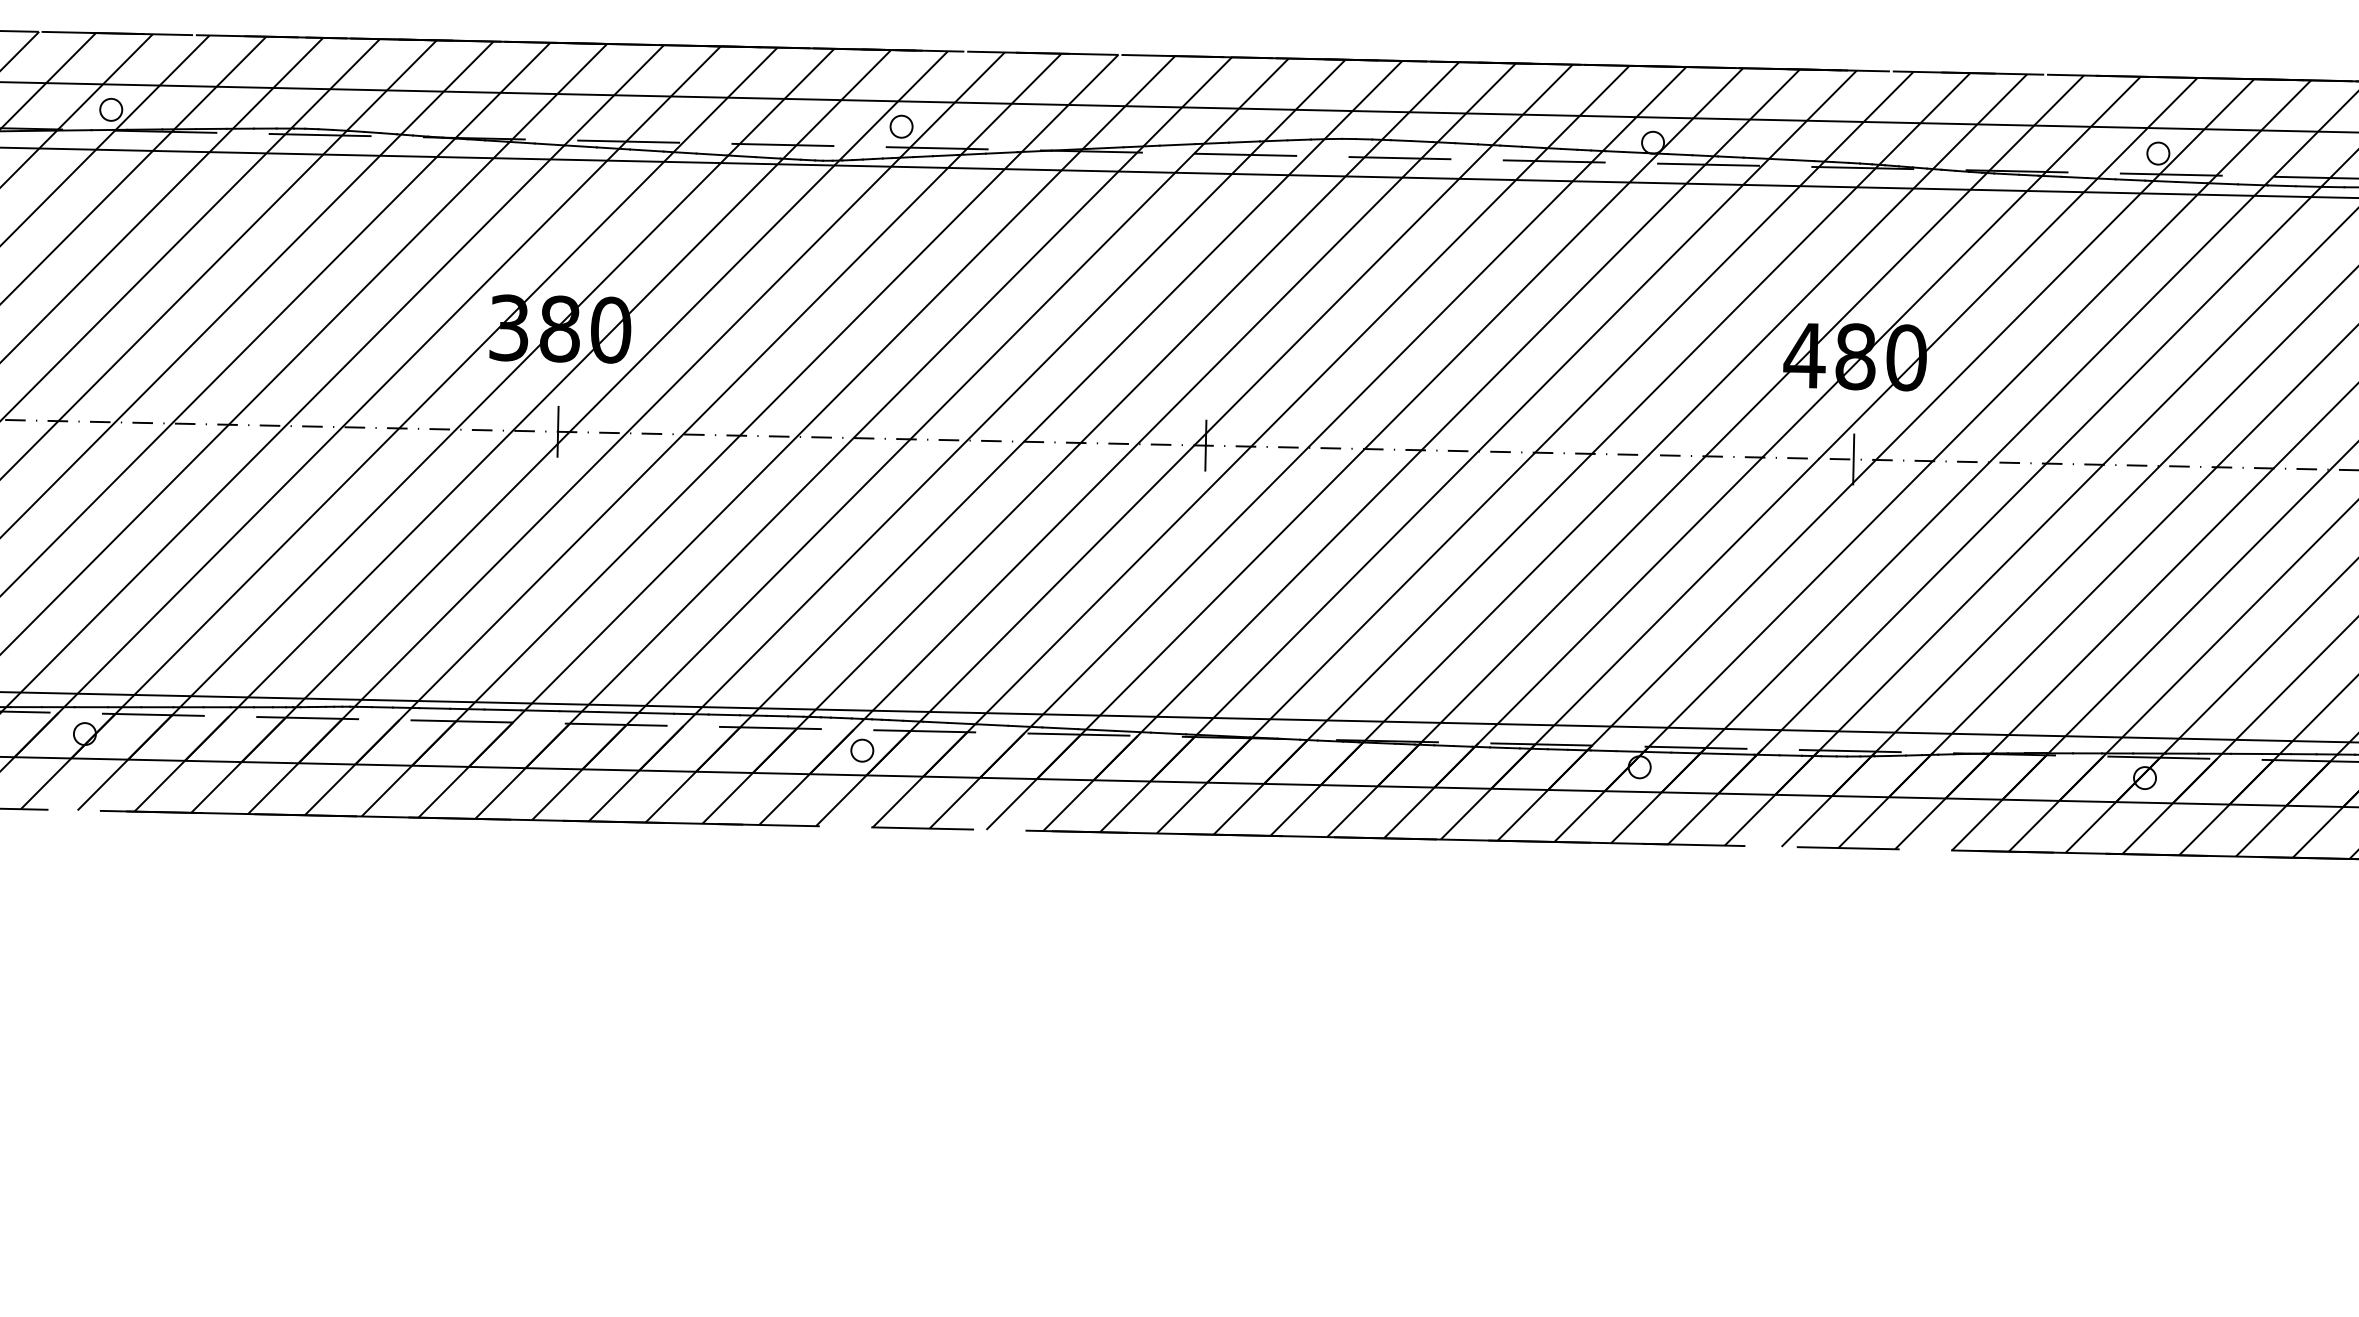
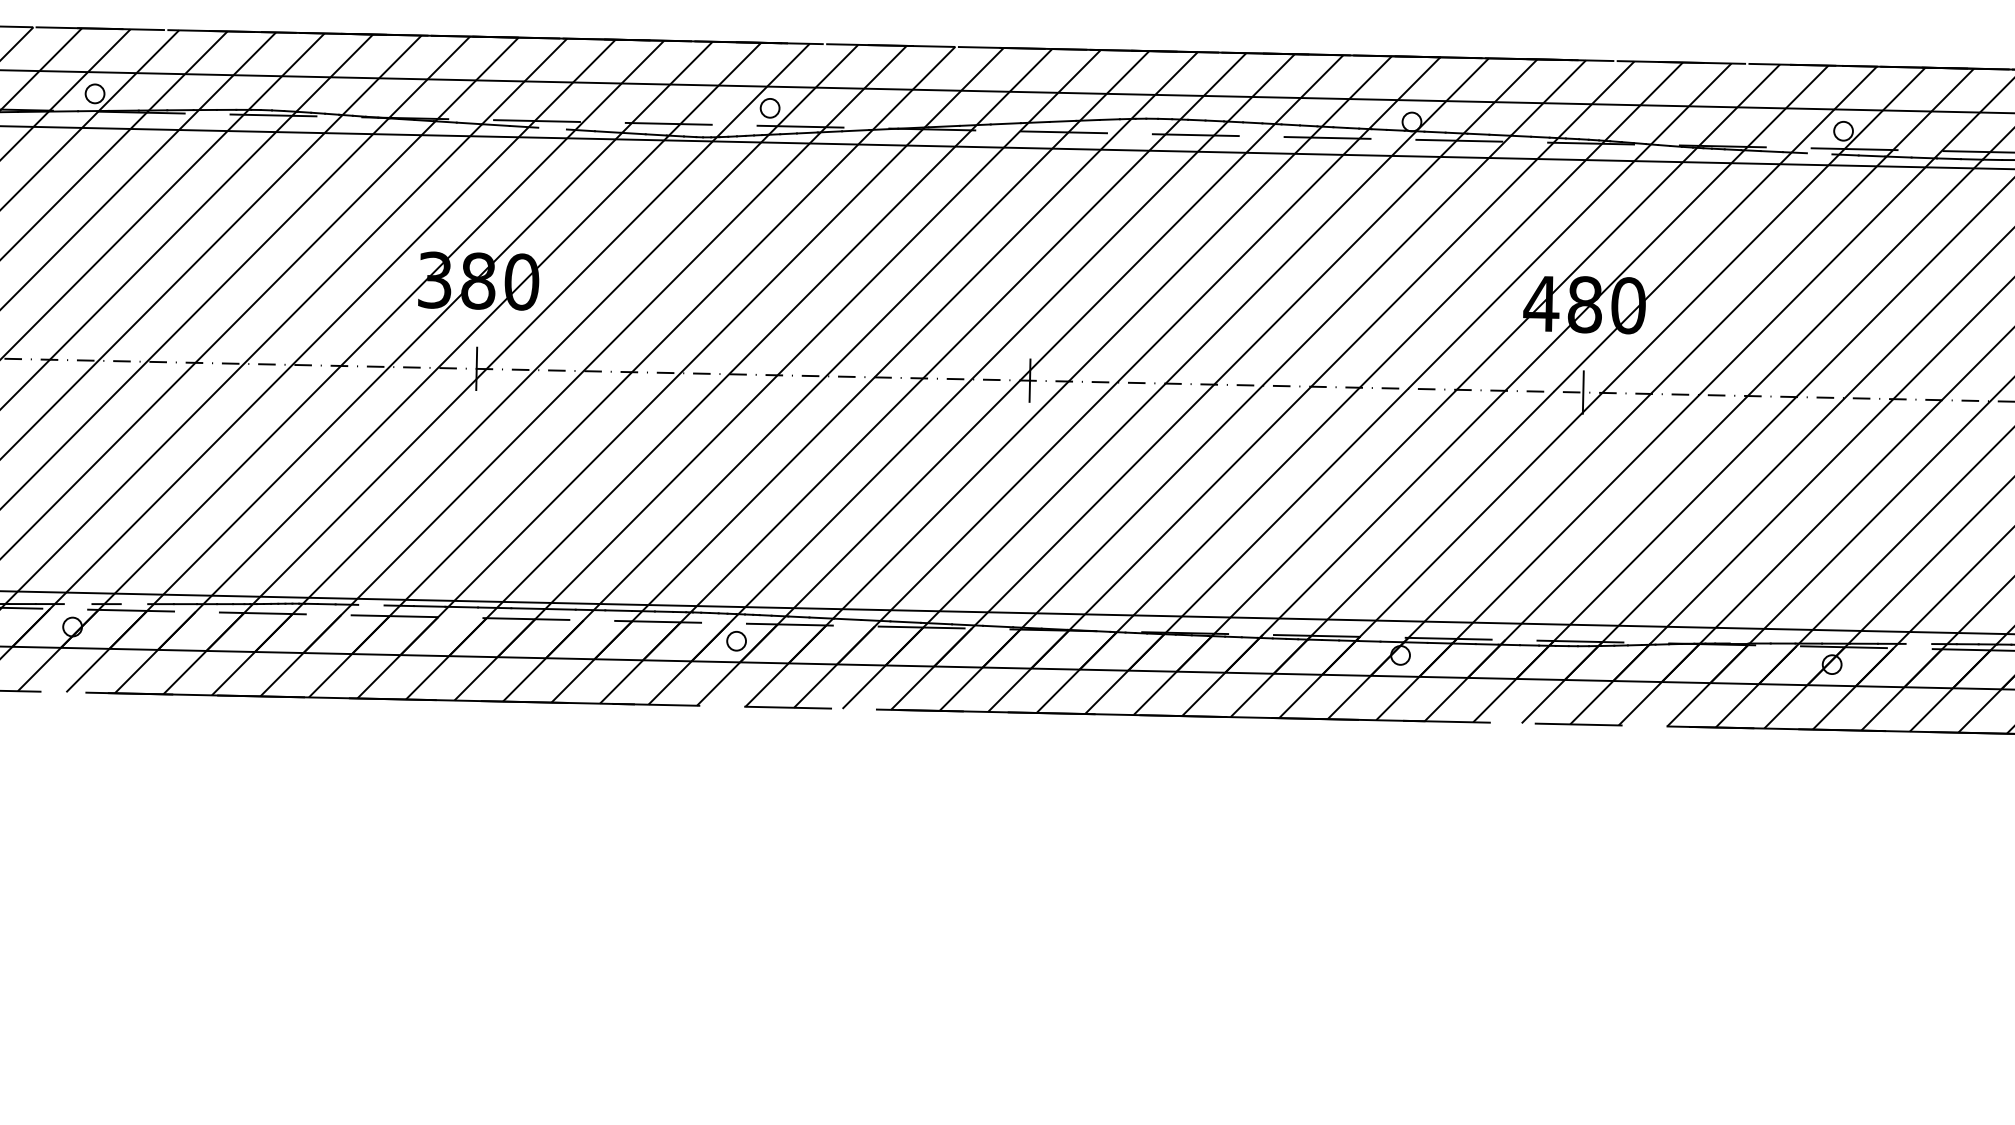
line: (646, 150) -> (552, 128), removed
line: (2130, 179) -> (1819, 153), removed
line: (90, 707) -> (77, 604), removed
line: (157, 707) -> (134, 604), removed
line: (434, 707) -> (371, 604), removed
line: (2246, 753) -> (1918, 643), removed

